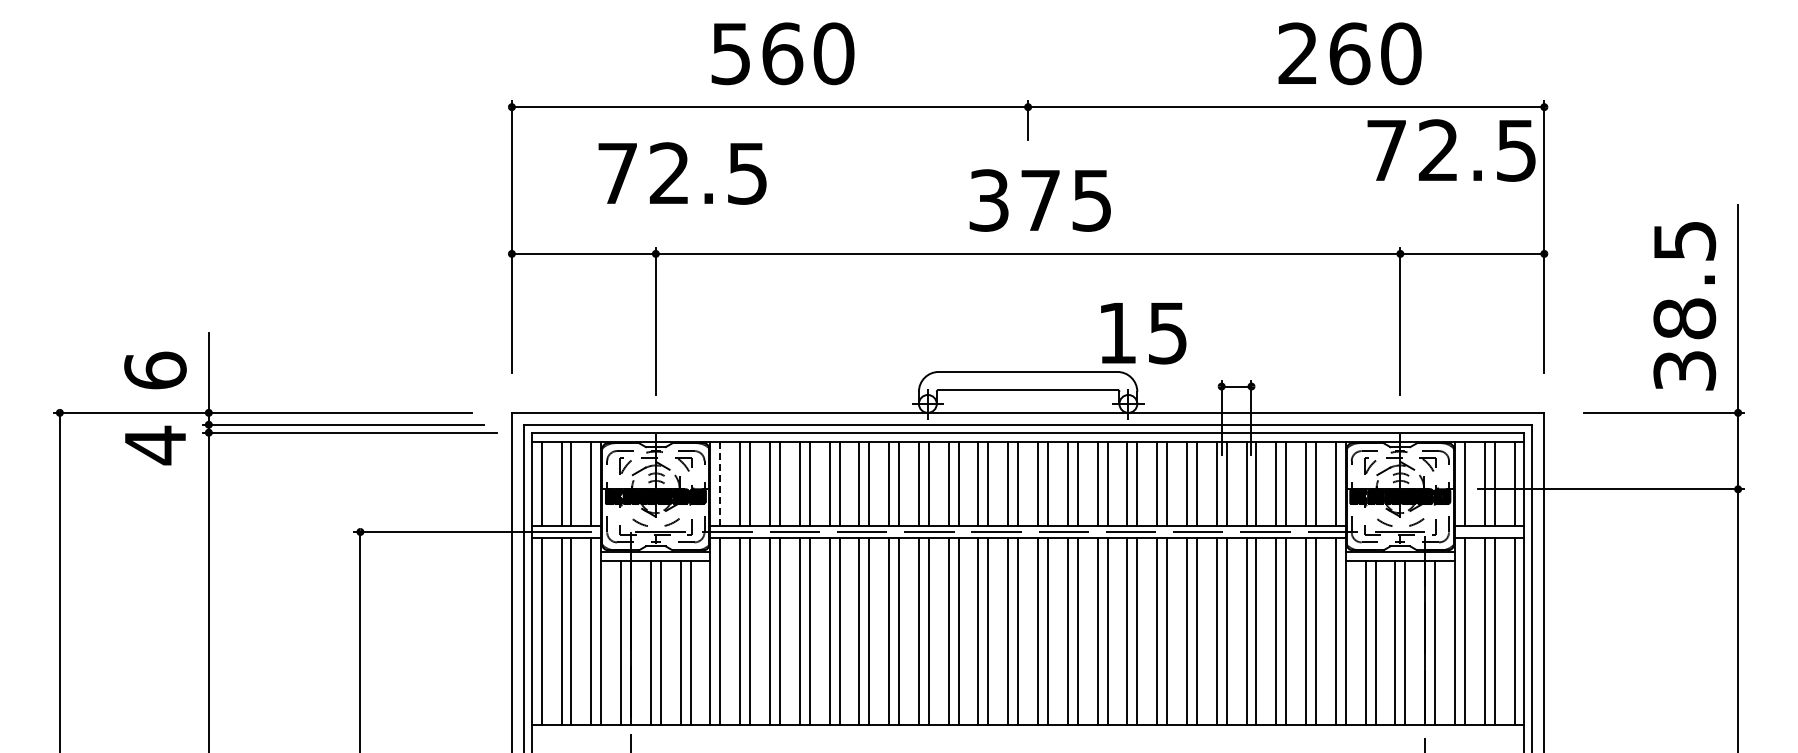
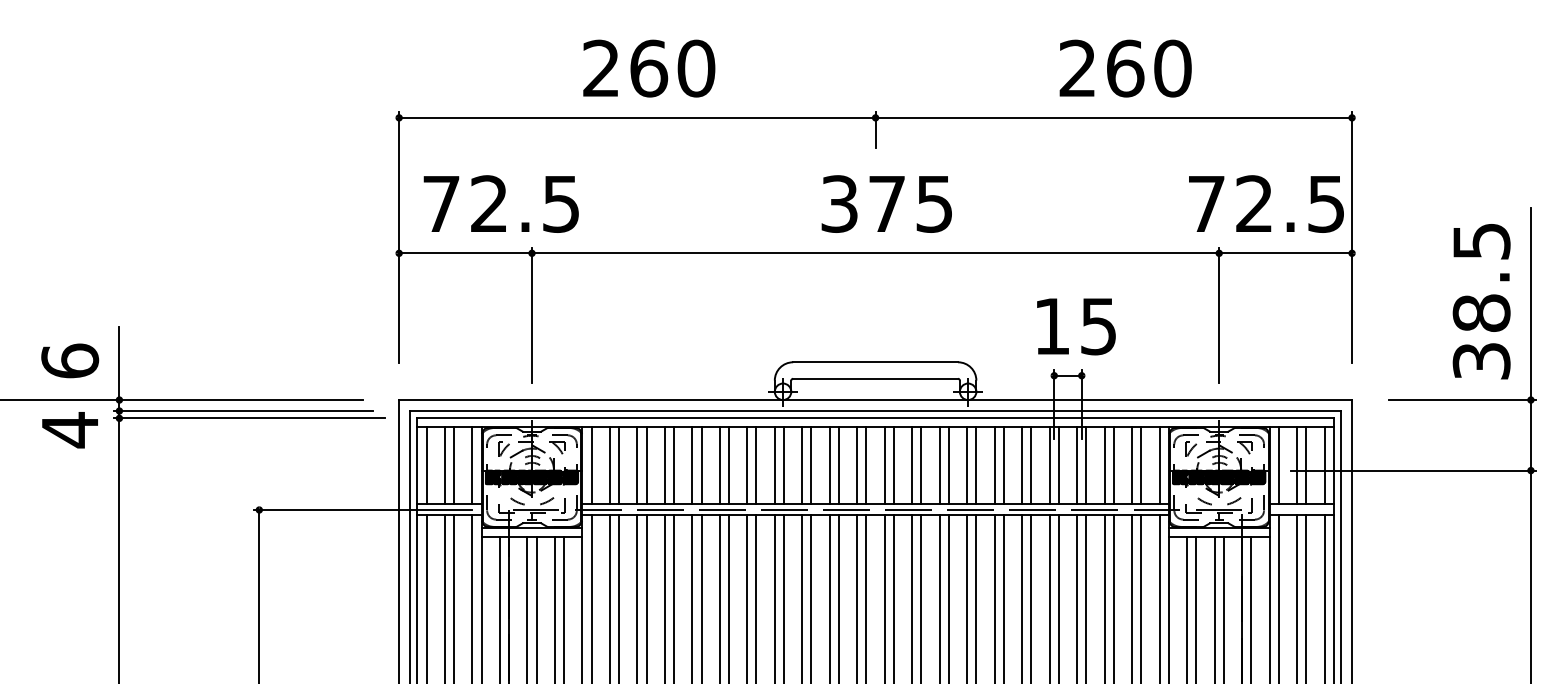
text: (730, 53) -> (600, 68), 560 -> 260
text: (1349, 53) -> (1125, 68), moved
text: (1451, 150) -> (1266, 204), moved
text: (682, 173) -> (501, 204), moved
text: (1143, 333) -> (1076, 326), moved
line: (720, 483) -> (591, 465), dashed -> solid

